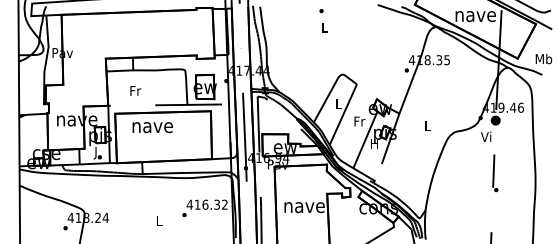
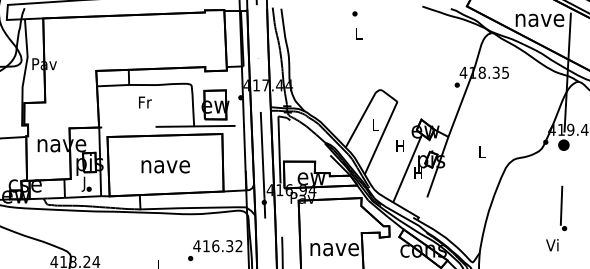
text: (135, 90) -> (145, 101), moved
text: (359, 121) -> (400, 146), Fr -> H
text: (152, 127) -> (165, 166), moved
text: (486, 136) -> (552, 244), moved

